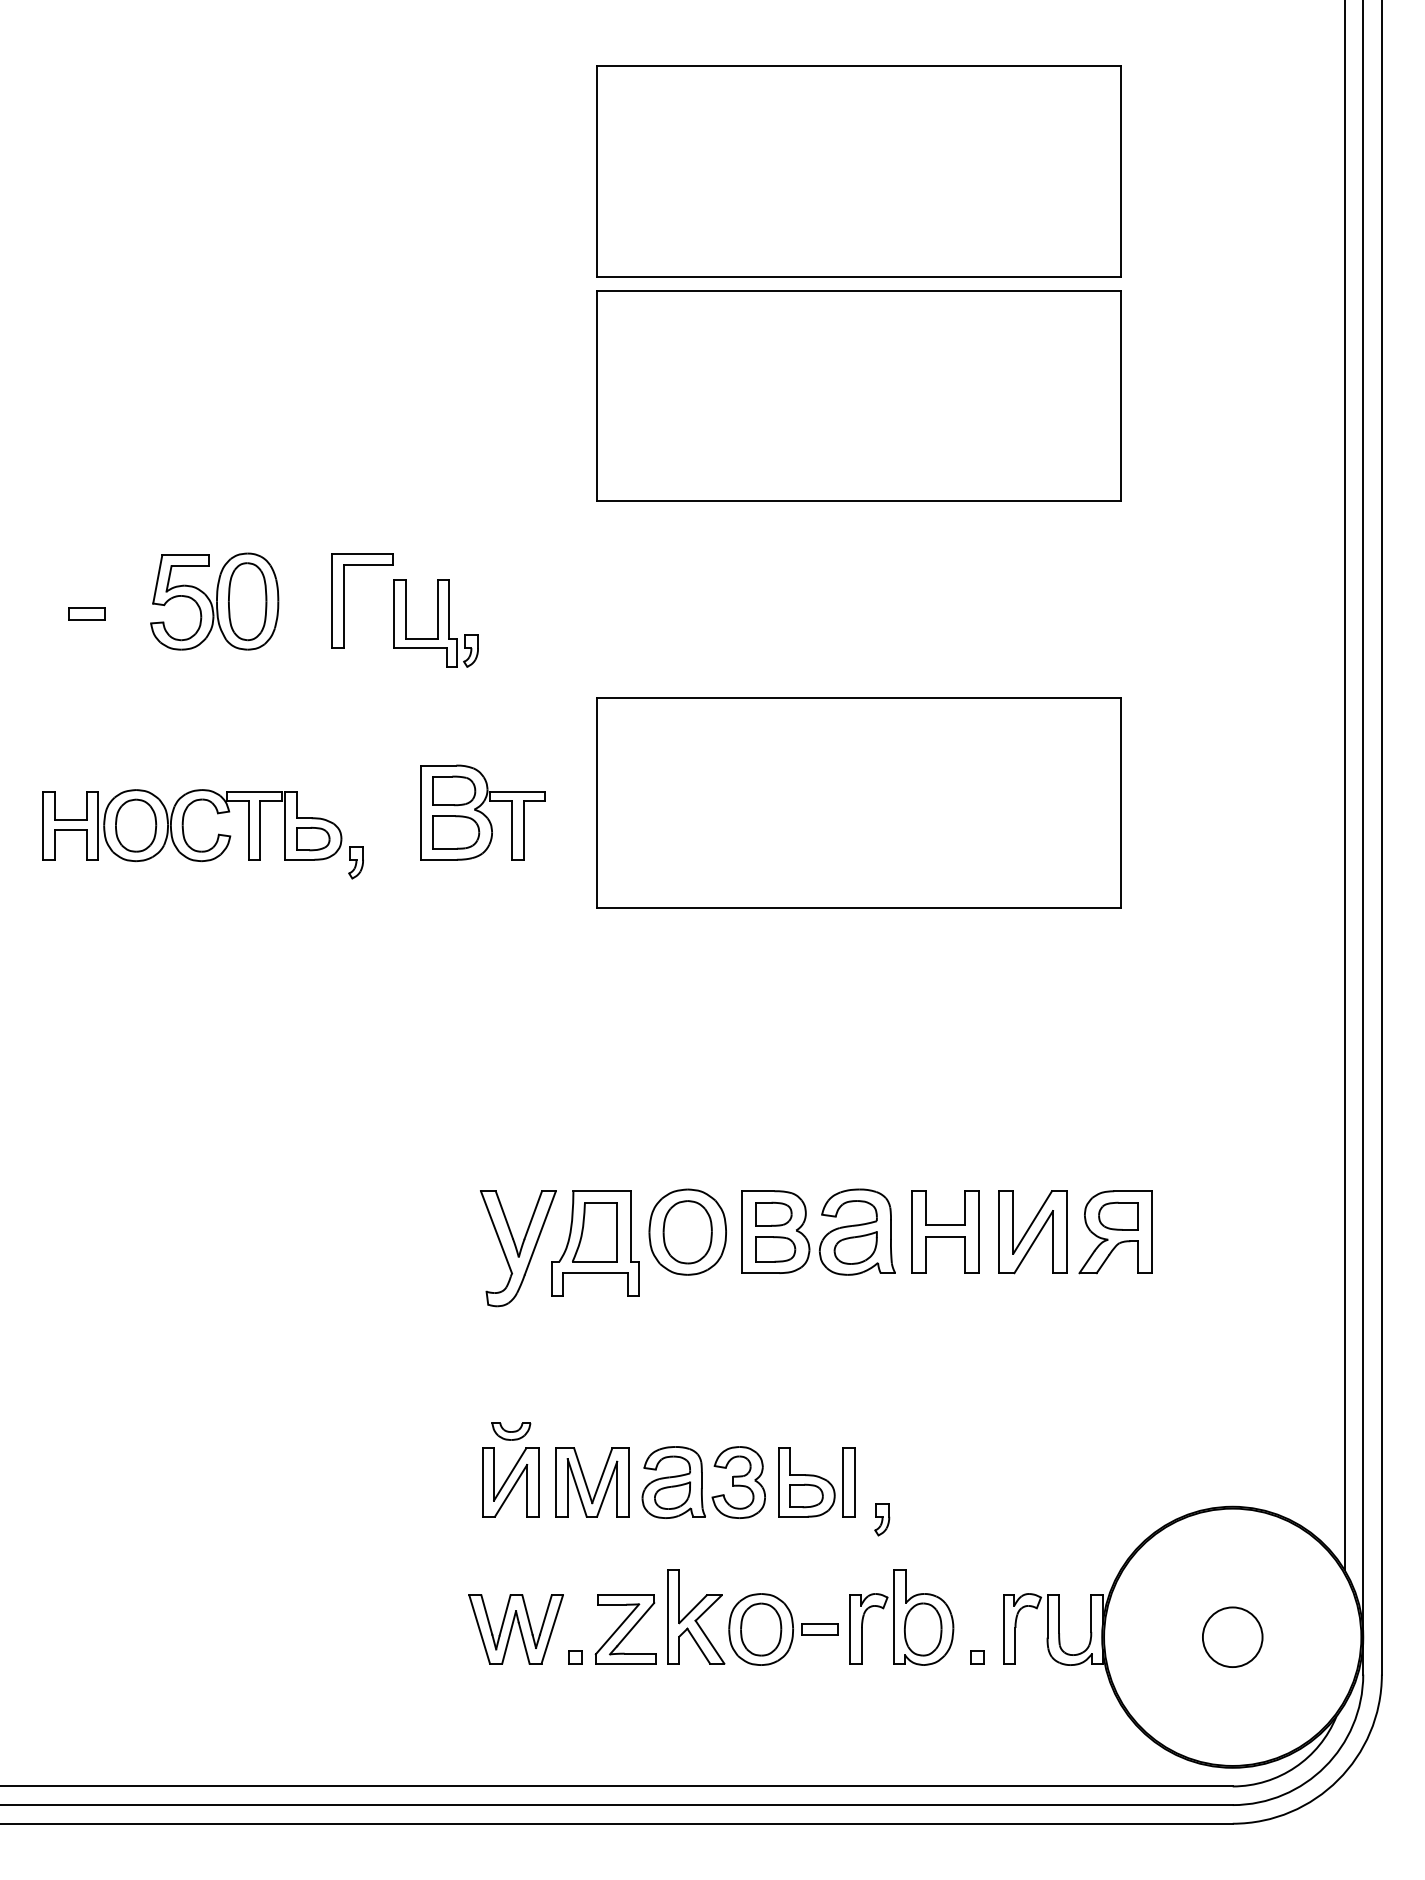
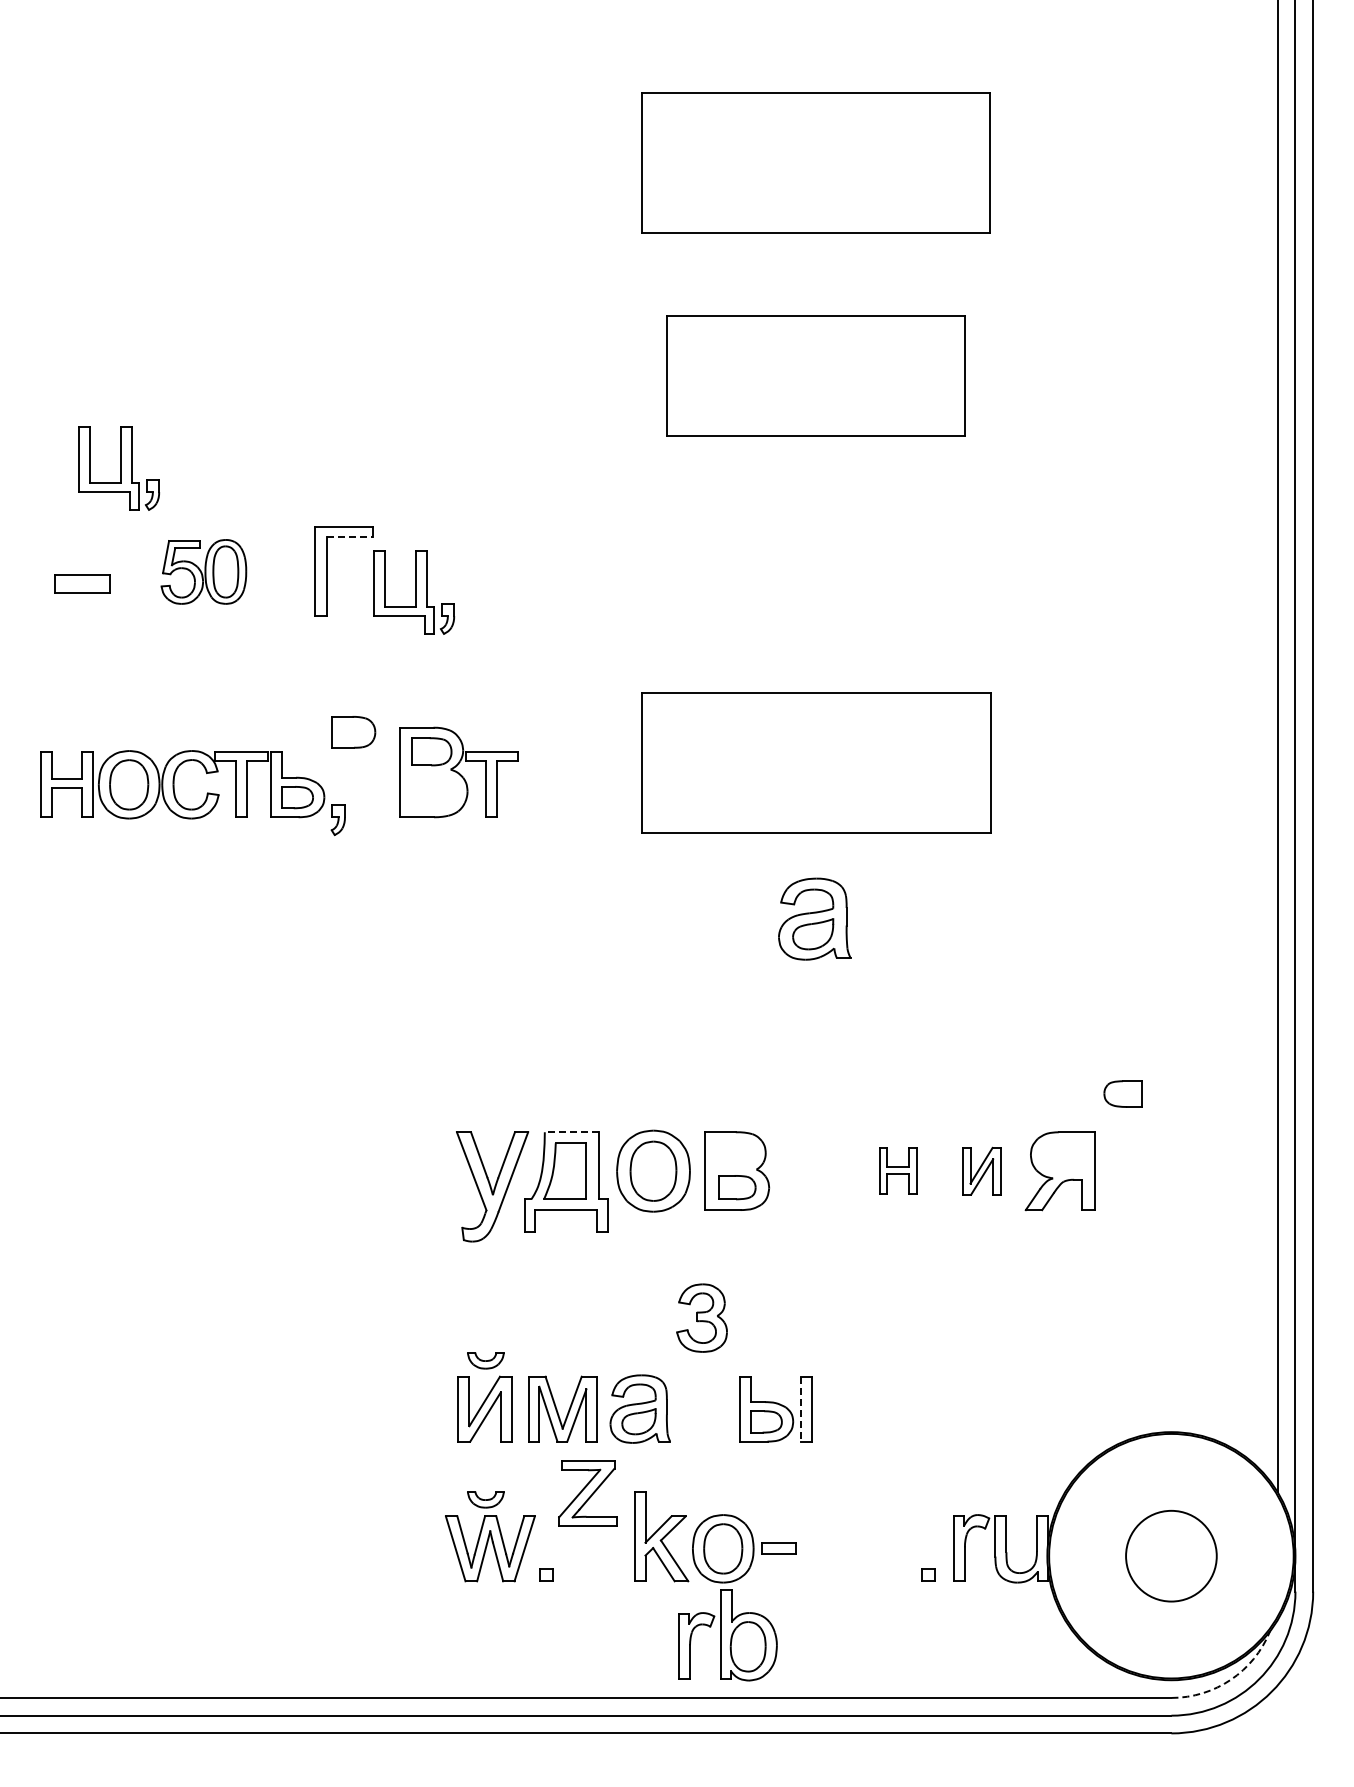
part: (858, 170) -> (815, 162), size x0.7
part: (858, 394) -> (815, 375), size x0.6
part: (124, 492) -> (118, 468), added
line: (368, 565) -> (350, 537), solid -> dashed
part: (214, 601) -> (203, 571), size x0.7
part: (86, 613) -> (82, 583), size x1.6
part: (858, 802) -> (815, 762), size x0.7
part: (456, 832) -> (353, 732), moved
line: (601, 1191) -> (571, 1132), solid -> dashed
part: (774, 1213) -> (735, 1153), removed
part: (1118, 1215) -> (1122, 1093), moved
part: (857, 1231) -> (814, 918), moved
part: (945, 1231) -> (898, 1170), size x0.6
part: (1032, 1232) -> (981, 1171), size x0.6
part: (738, 1481) -> (701, 1317), moved
line: (843, 1482) -> (801, 1409), solid -> dashed
part: (881, 1519) -> (837, 1444), removed
part: (511, 1577) -> (485, 1499), added
part: (901, 1617) -> (727, 1635), moved
part: (625, 1629) -> (587, 1493), moved
circle: (1232, 1636) -> (1171, 1555), size x1.6
arc: (1294, 1767) -> (1230, 1679), solid -> dashed

